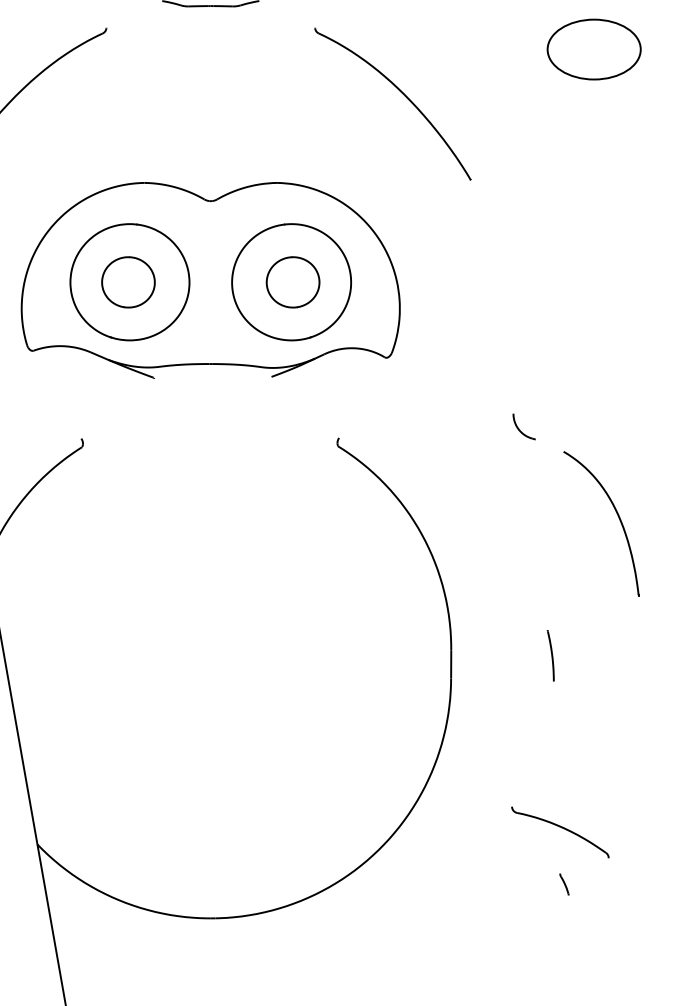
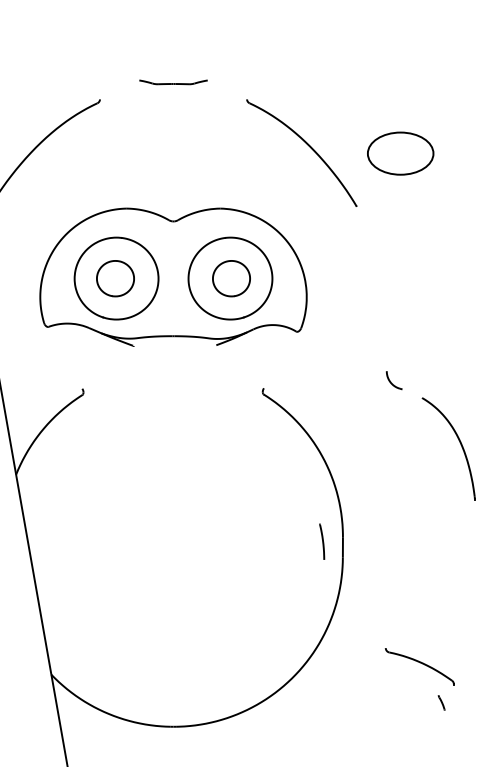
part: (593, 49) -> (400, 153), moved
line: (551, 655) -> (322, 541), moved
line: (564, 883) -> (441, 702), moved

